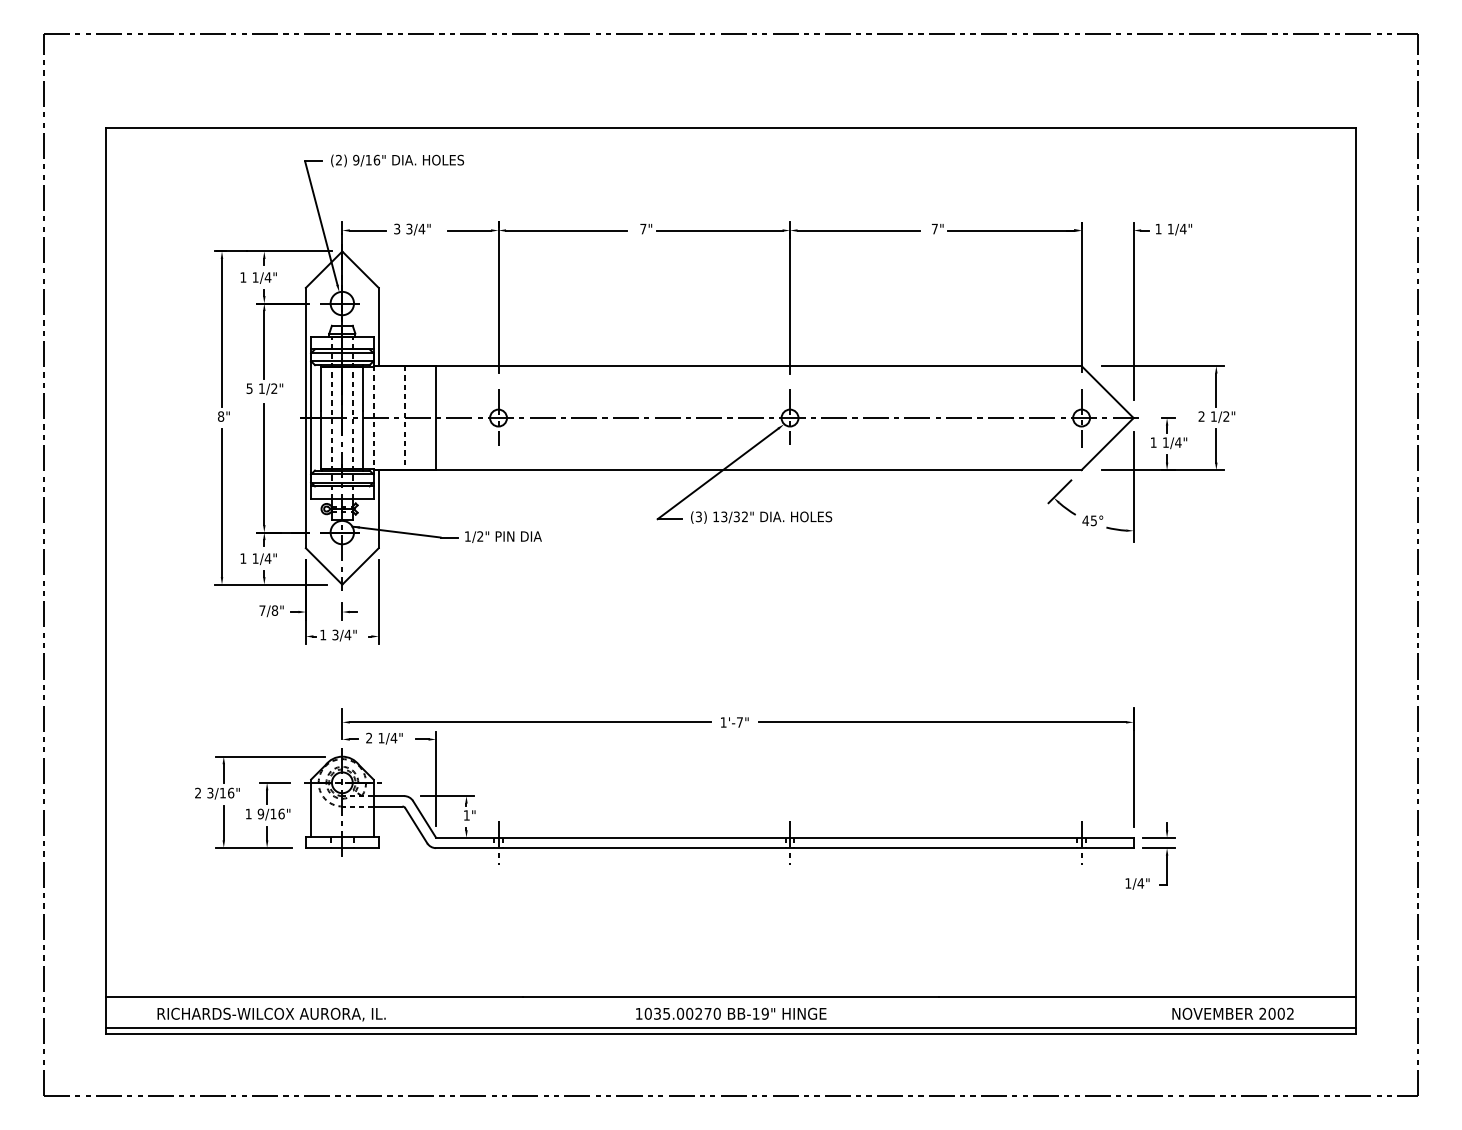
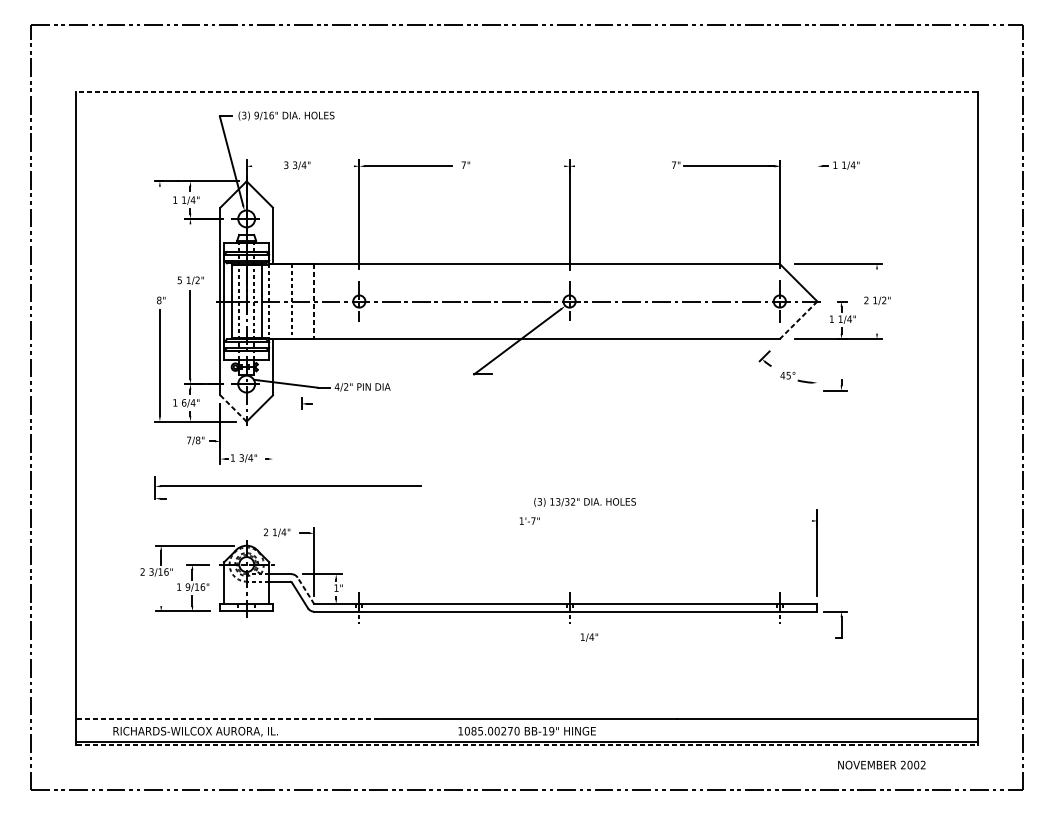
line: (731, 127) -> (527, 91), solid -> dashed
text: (338, 160) -> (243, 115), (2) -> (3)
line: (367, 230) -> (264, 166), removed
line: (469, 230) -> (338, 166), removed
line: (719, 230) -> (518, 166), removed
line: (858, 230) -> (618, 166), removed
line: (1133, 311) -> (817, 224), removed
line: (222, 332) -> (160, 239), removed
line: (264, 345) -> (190, 249), removed
line: (1216, 389) -> (877, 280), removed
line: (436, 418) -> (314, 301), solid -> dashed
line: (1107, 444) -> (798, 320), solid -> dashed
line: (1216, 445) -> (877, 321), removed
line: (1133, 487) -> (817, 351), removed
part: (1061, 497) -> (765, 358), size x0.6
text: (761, 517) -> (585, 502), moved
text: (467, 536) -> (336, 386), 1/2" -> 4/2"
text: (255, 558) -> (184, 402), 1/4" -> 6/4"
line: (324, 566) -> (233, 408), solid -> dashed
line: (378, 601) -> (272, 433), removed
part: (349, 611) -> (306, 403), moved
line: (942, 722) -> (679, 521), removed
part: (526, 724) -> (287, 487), moved
line: (424, 819) -> (305, 591), solid -> dashed
line: (223, 822) -> (160, 593), removed
part: (1158, 837) -> (835, 390), moved
text: (1137, 883) -> (589, 637), moved
line: (315, 997) -> (227, 719), solid -> dashed
text: (657, 1013) -> (473, 730), 1035.00270 -> 1085.00270
text: (1232, 1013) -> (881, 764), moved
line: (731, 1033) -> (527, 745), solid -> dashed

